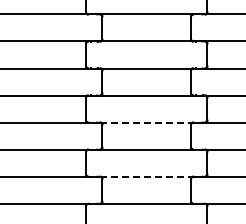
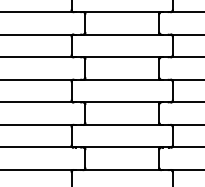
line: (146, 122) -> (122, 102), dashed -> solid
line: (146, 176) -> (122, 147), dashed -> solid

